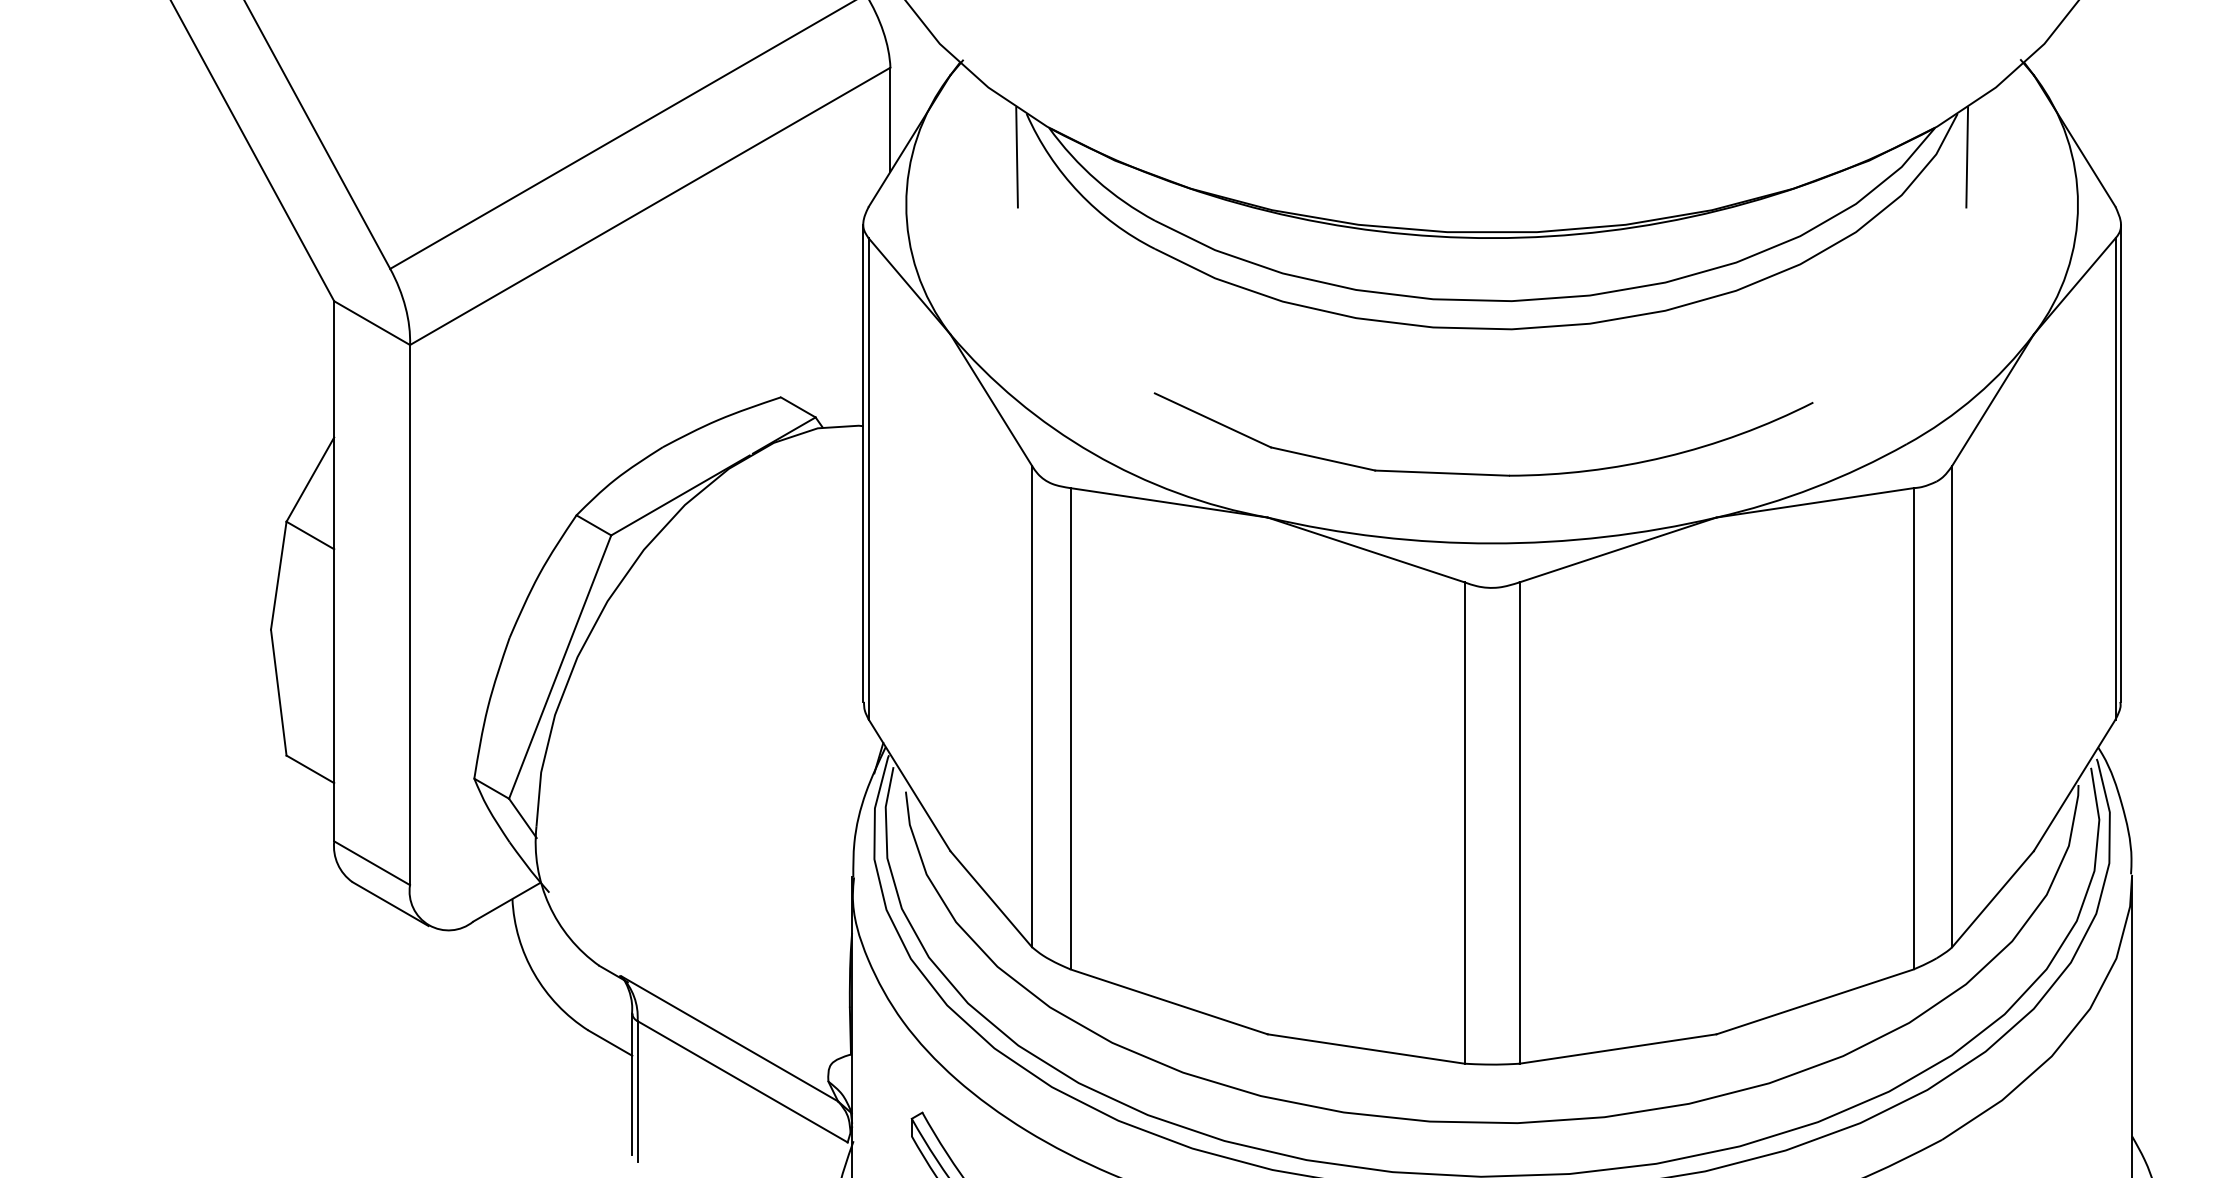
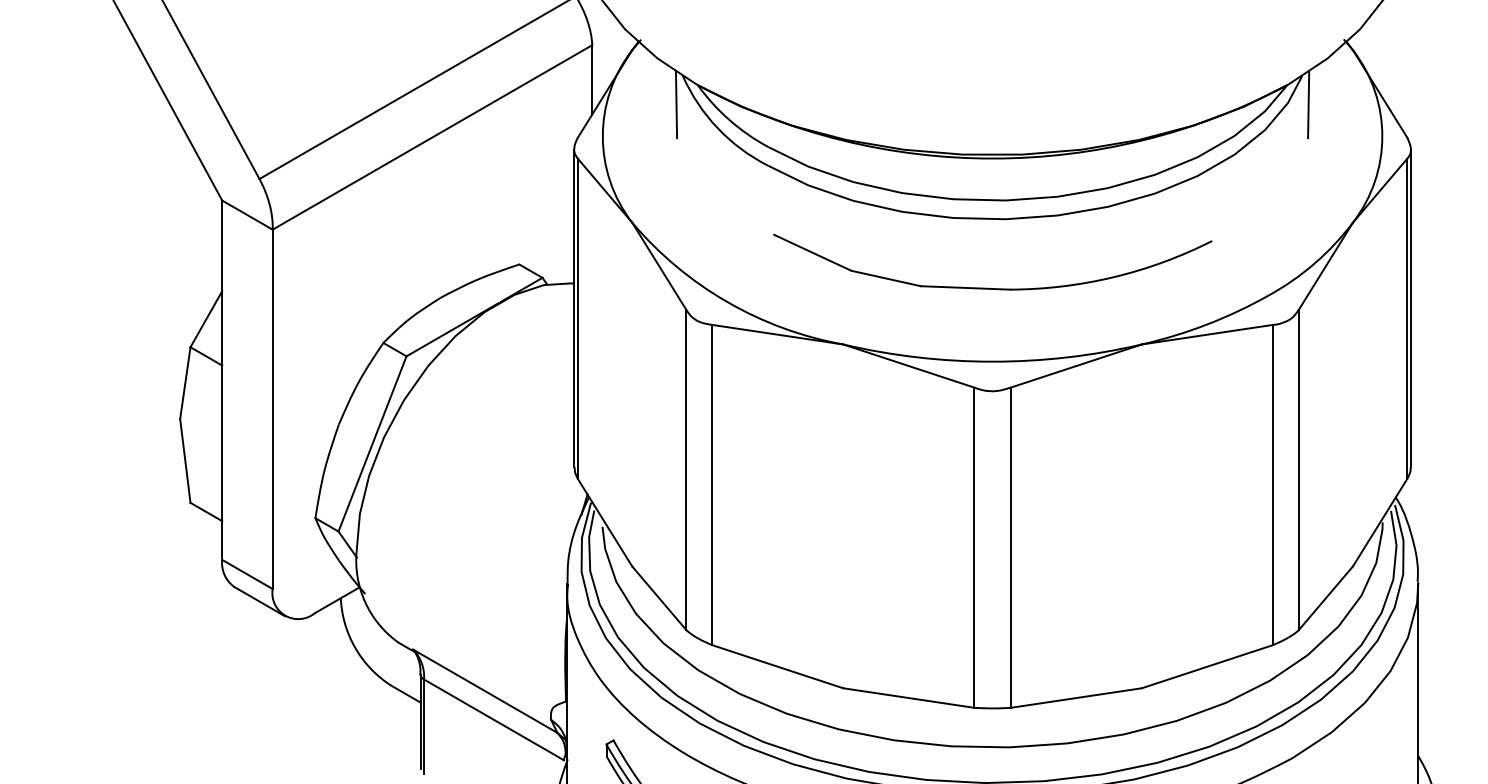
part: (1476, 472) -> (988, 287), moved

